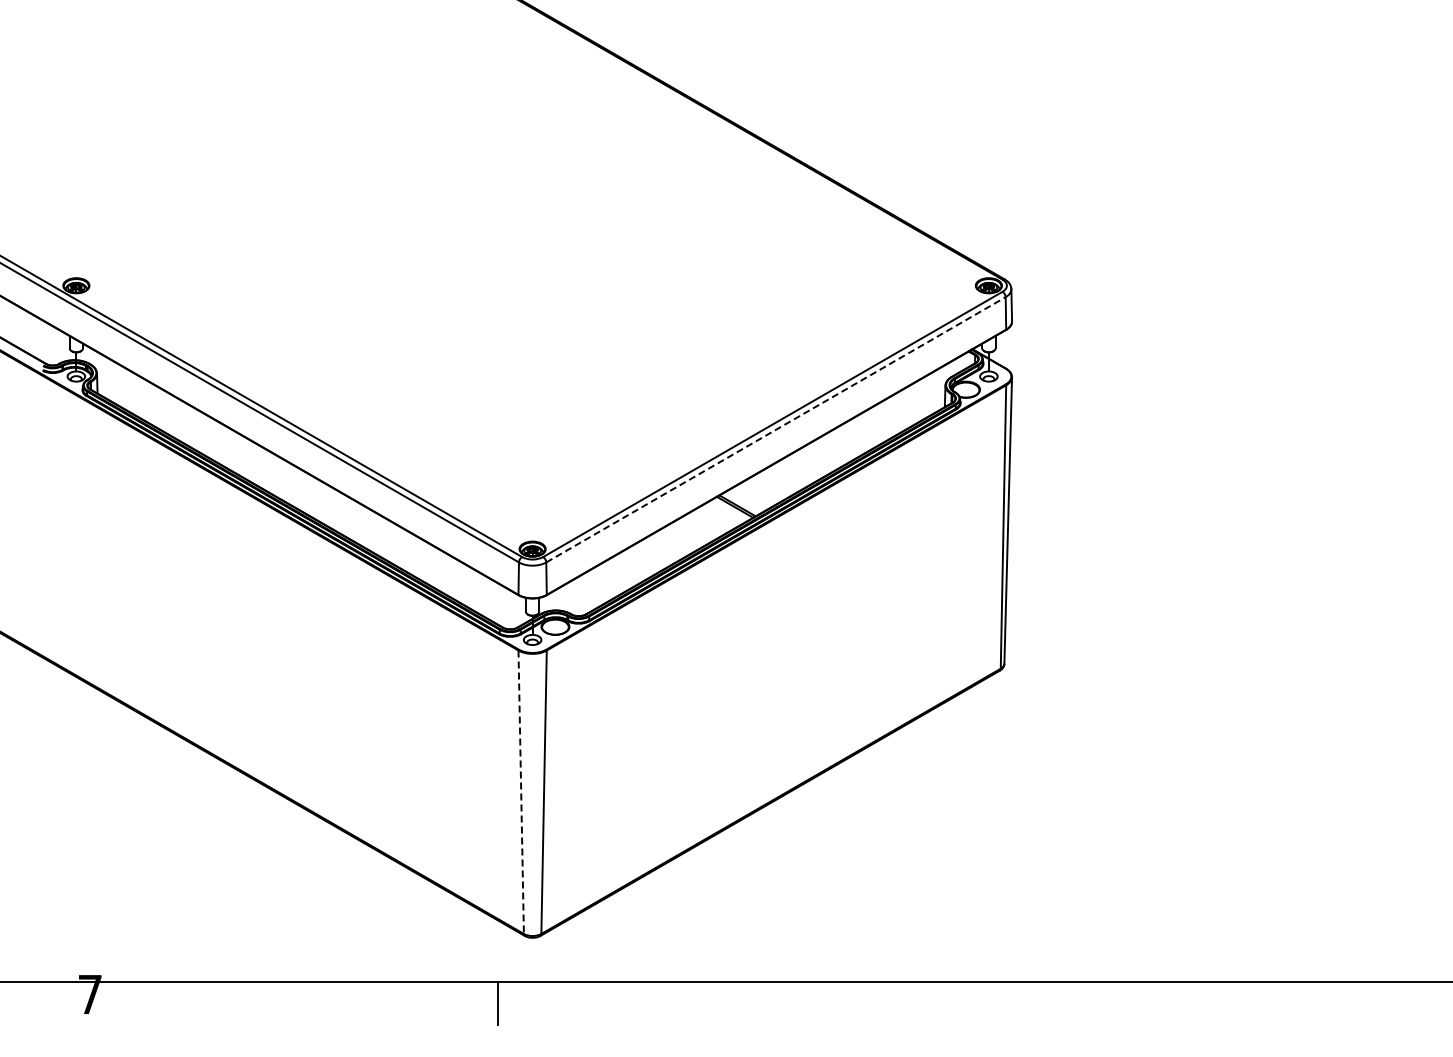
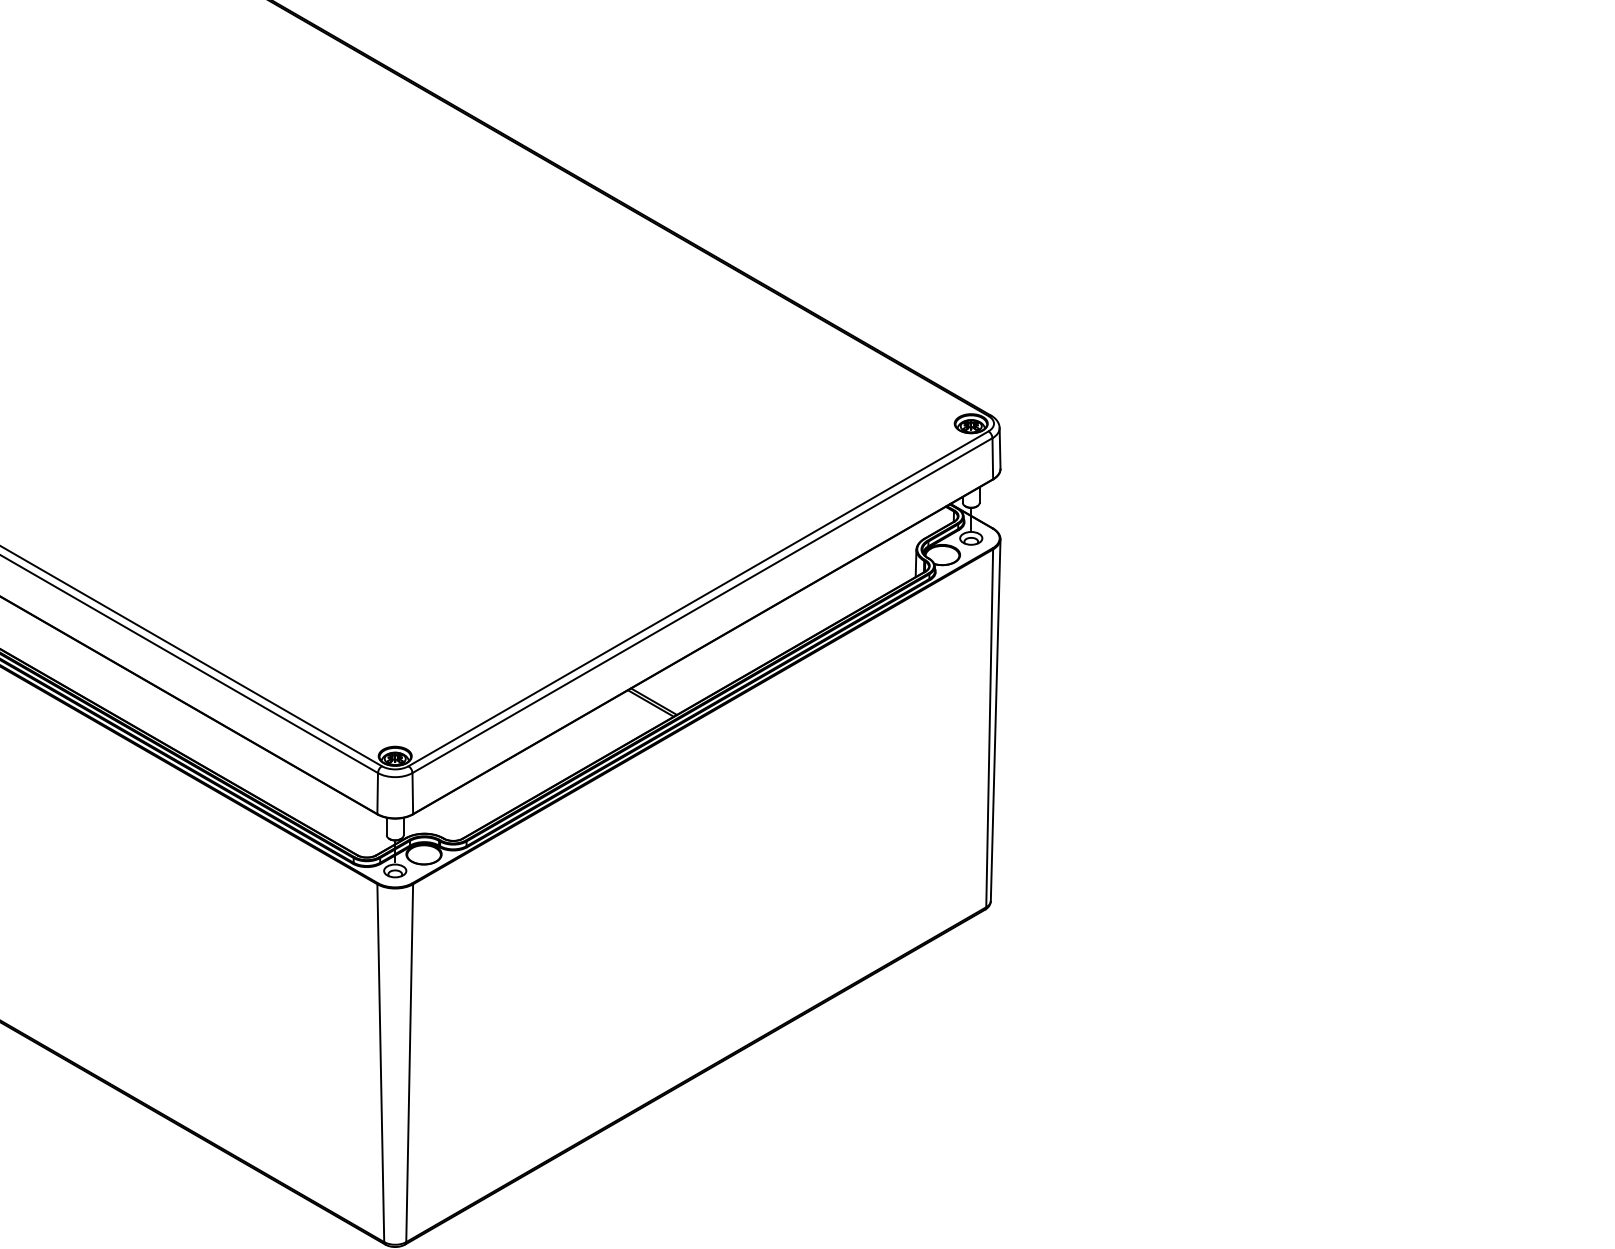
line: (776, 429) -> (703, 605), dashed -> solid
line: (521, 792) -> (381, 1063), dashed -> solid

